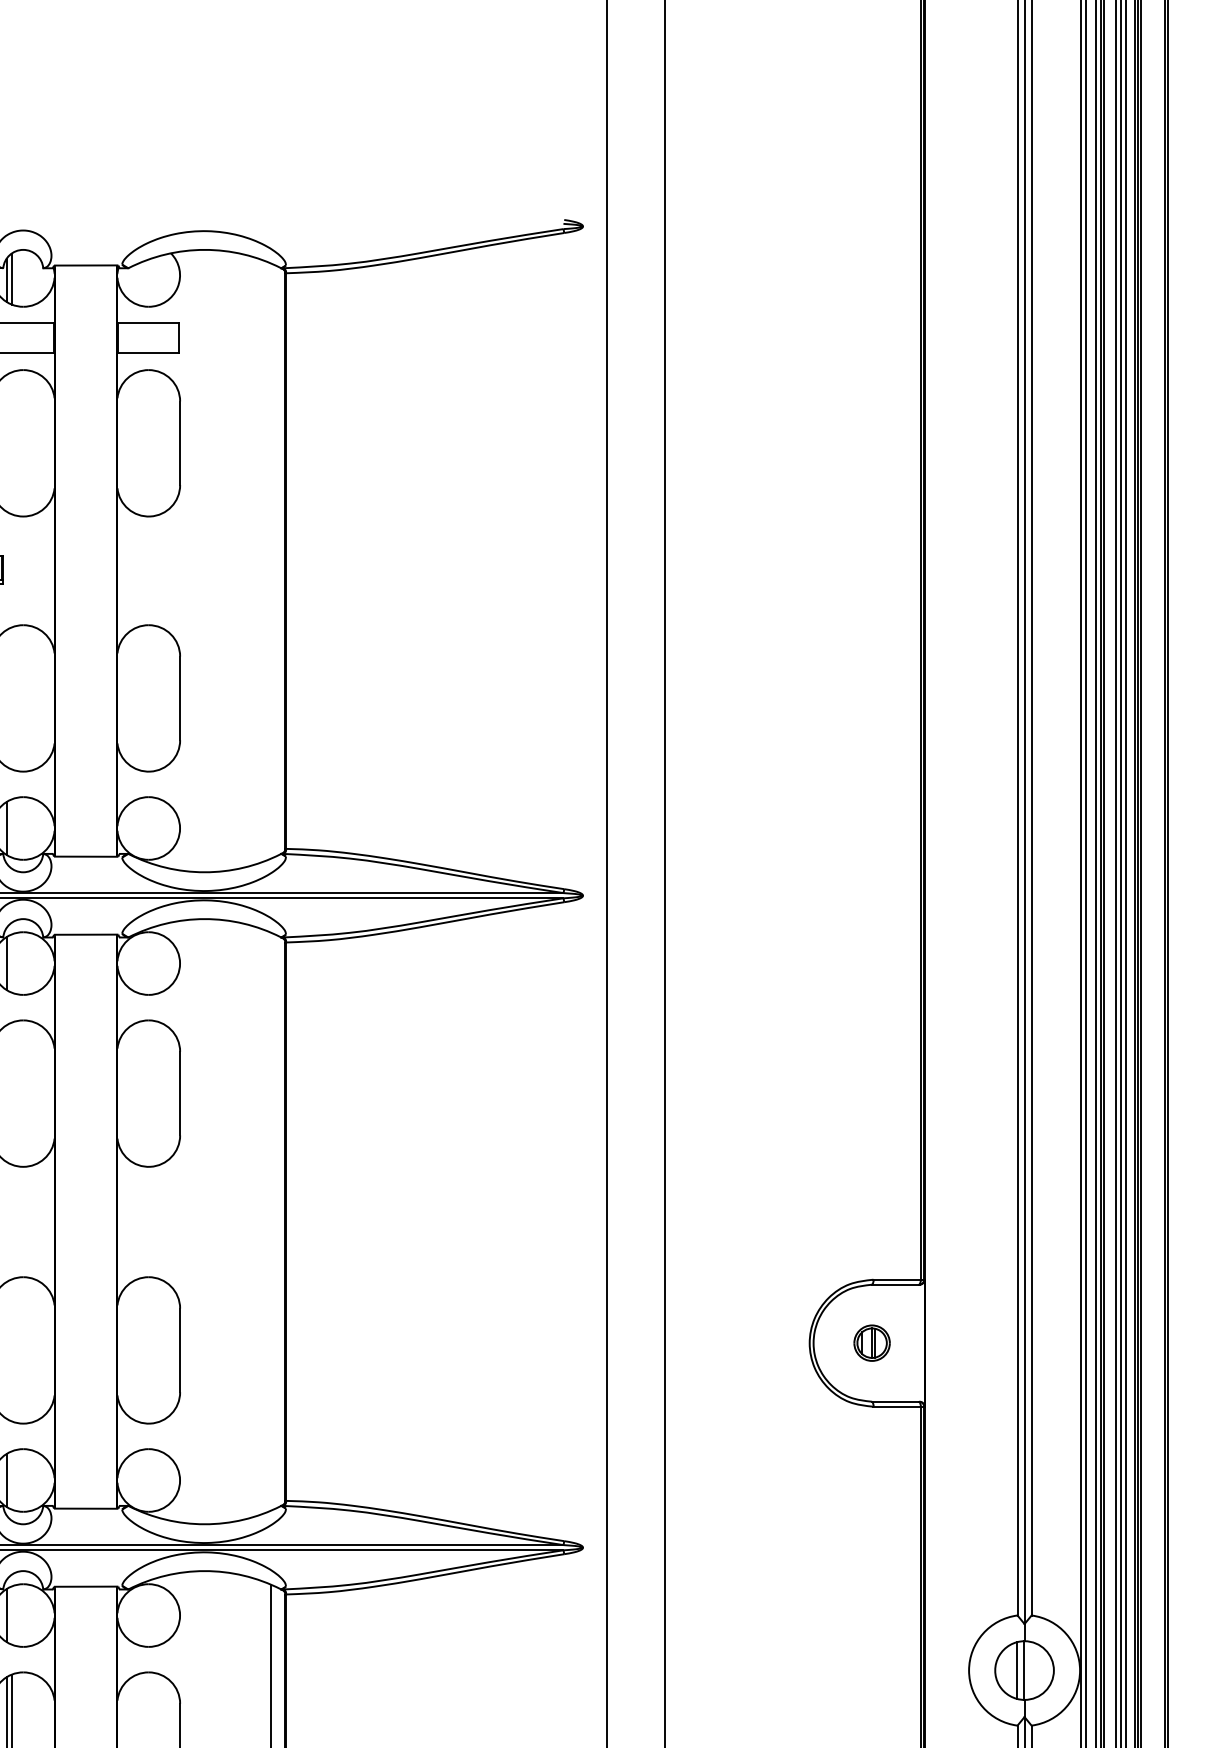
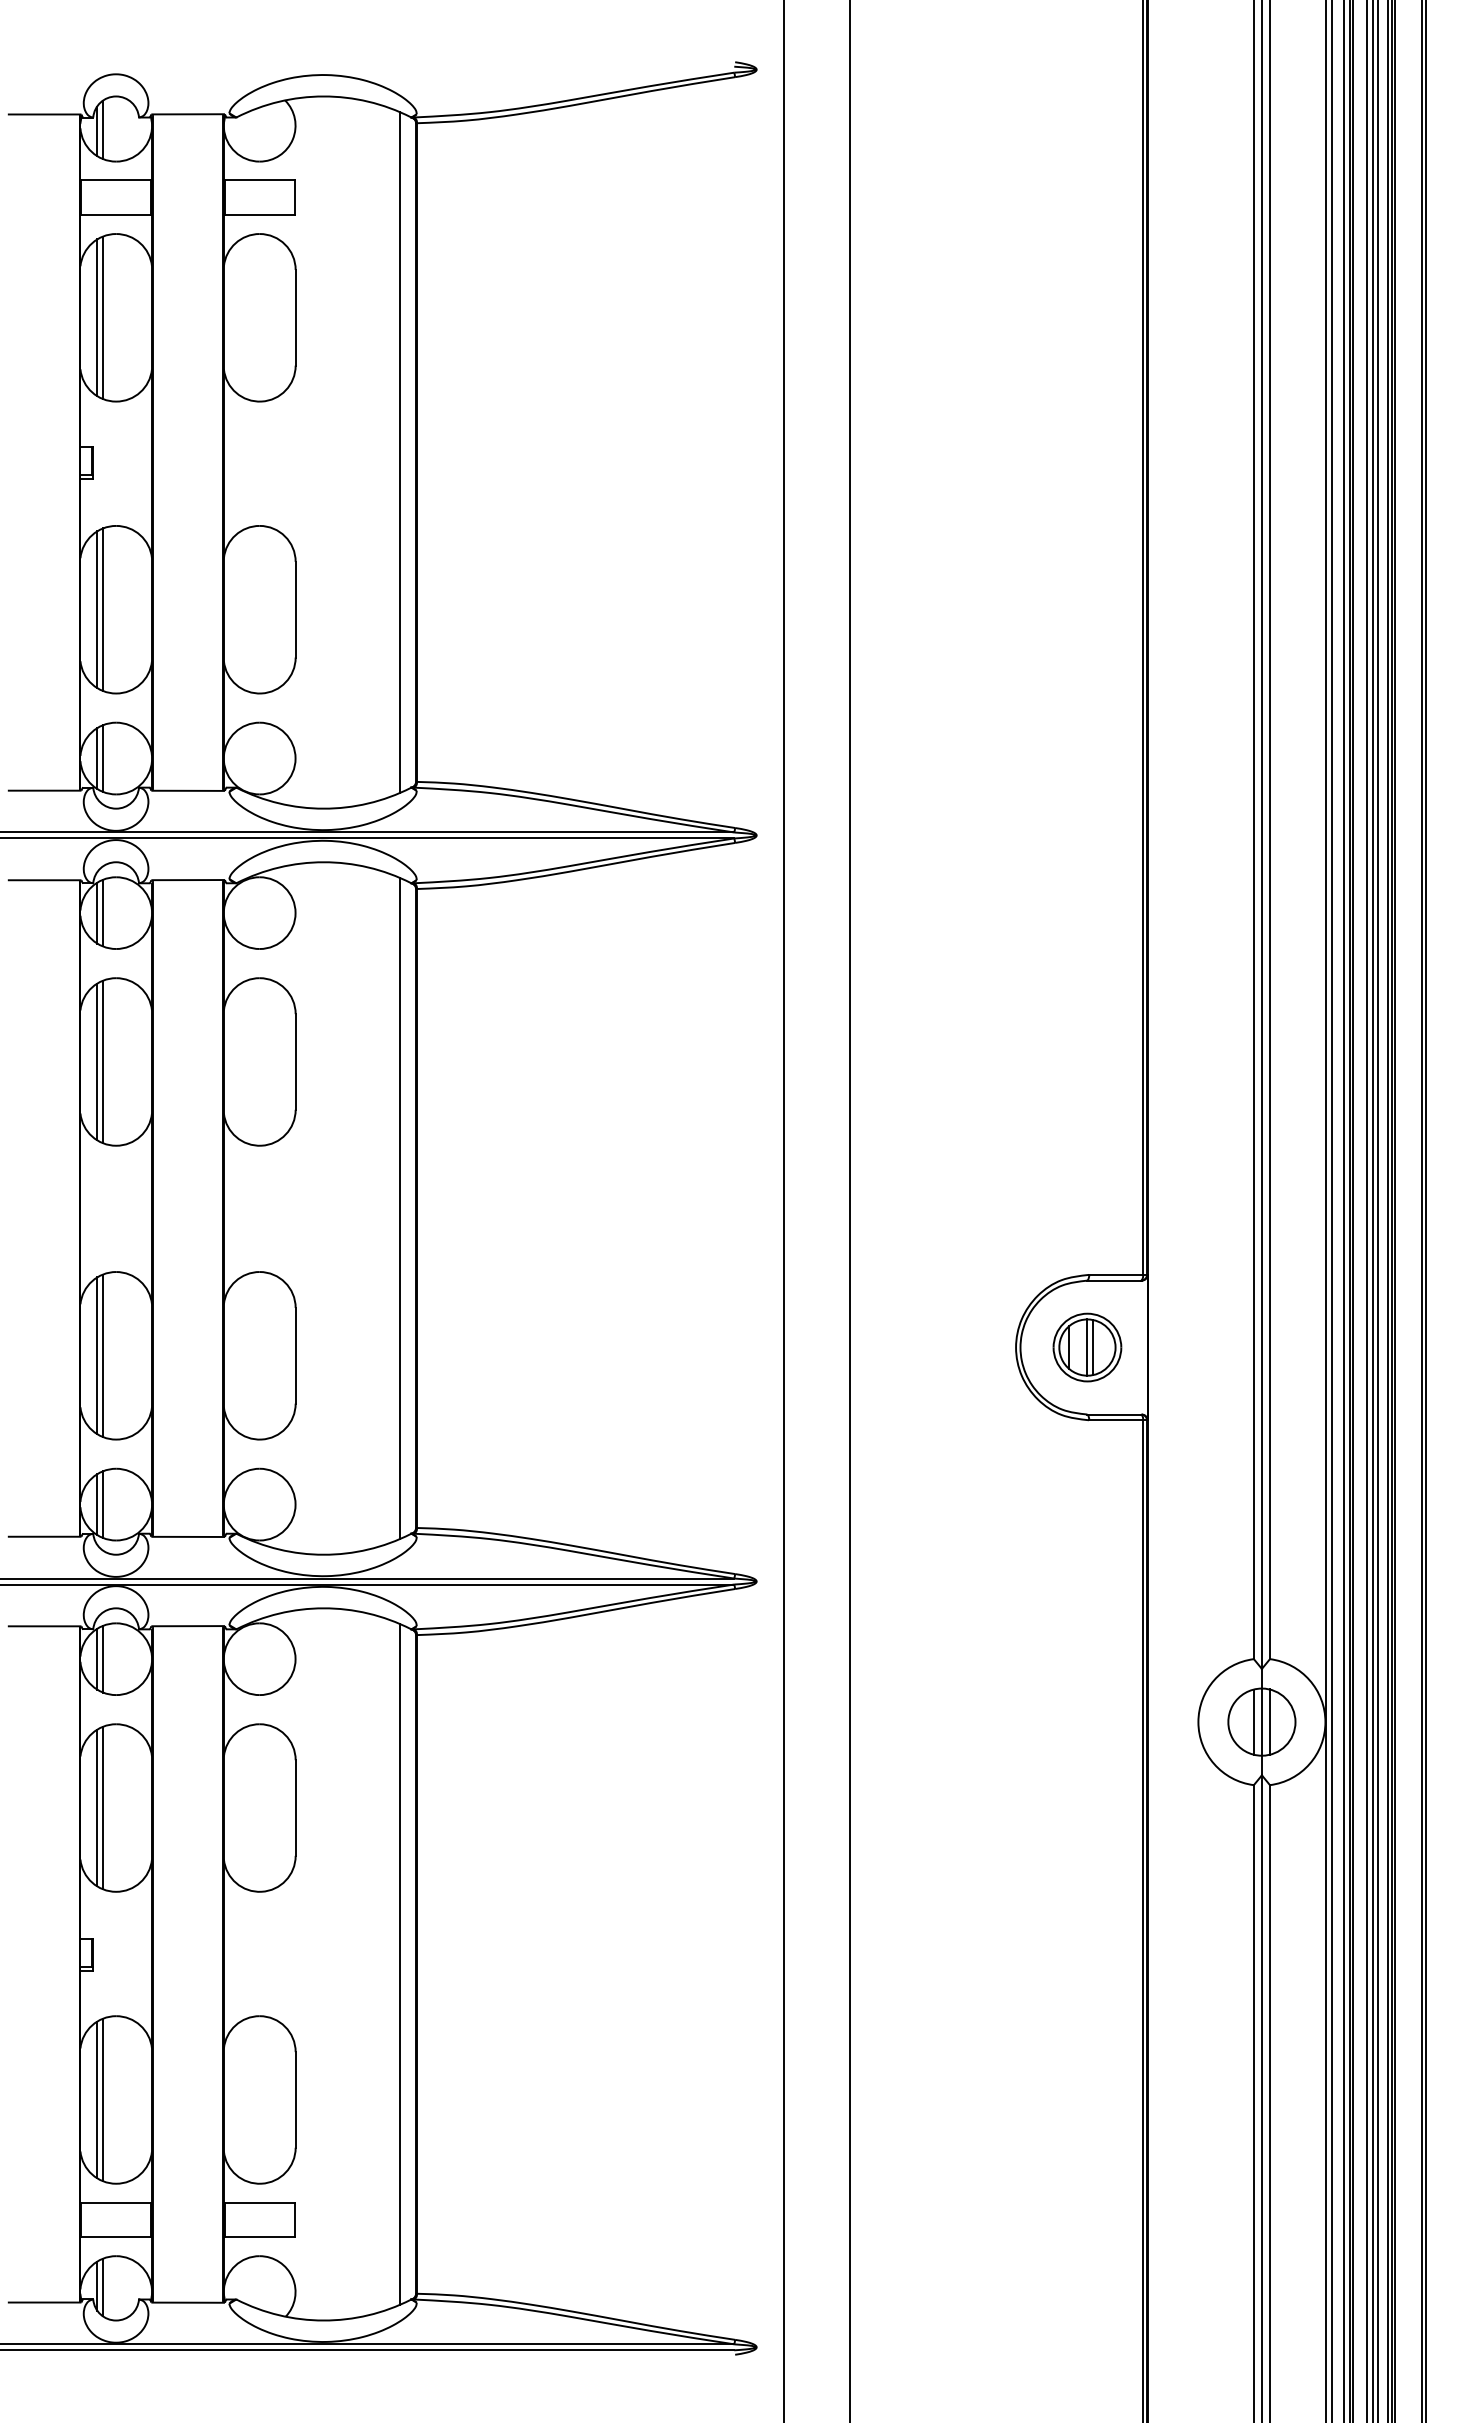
line: (6, 443) -> (97, 317), added
line: (11, 443) -> (102, 317), added
line: (271, 561) -> (400, 452), added
line: (6, 698) -> (97, 609), added
line: (11, 698) -> (102, 609), added
line: (11, 828) -> (102, 758), added
line: (11, 963) -> (102, 912), added
line: (6, 1093) -> (97, 1061), added
line: (11, 1093) -> (102, 1061), added
line: (271, 1221) -> (400, 1208), added
part: (872, 1343) -> (1087, 1347), size x1.67
line: (6, 1350) -> (97, 1355), added
line: (11, 1350) -> (102, 1355), added
line: (11, 1480) -> (102, 1504), added
line: (11, 1614) -> (102, 1658), added
line: (1031, 1670) -> (1269, 1721), added

